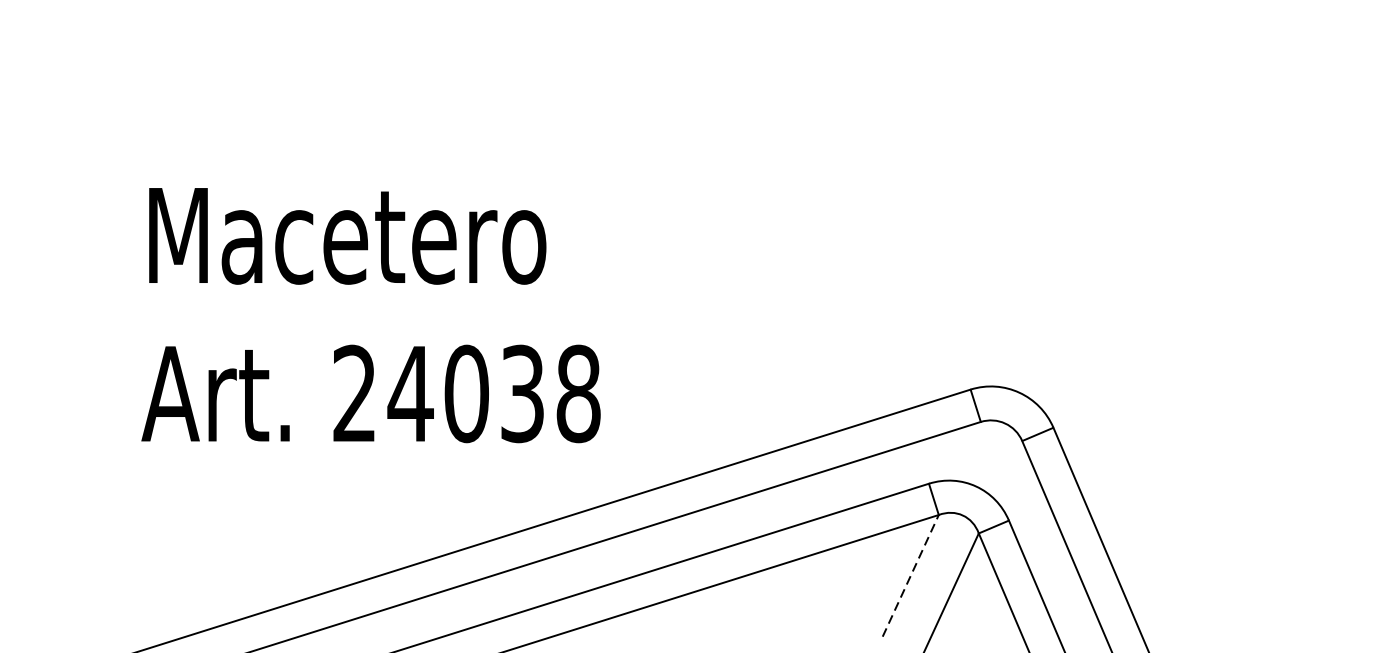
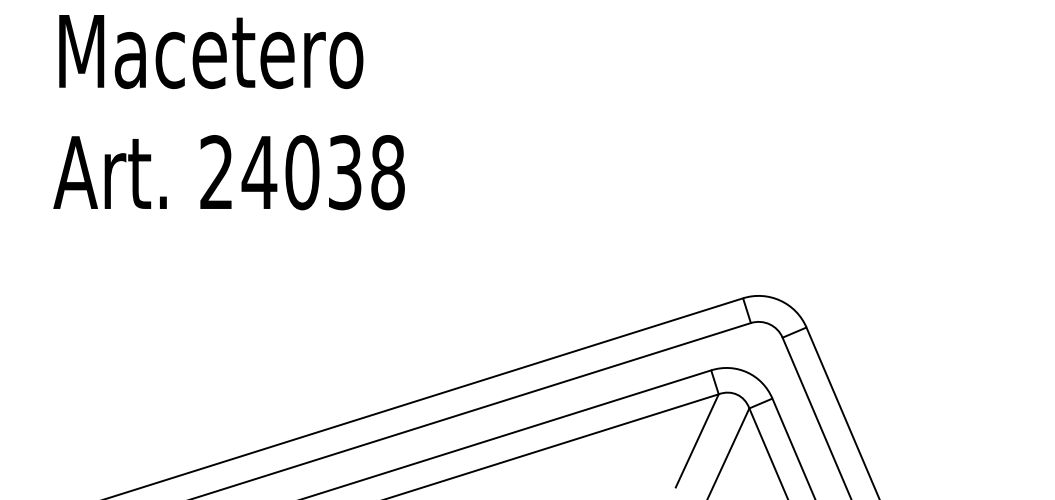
text: (370, 315) -> (228, 112), moved
line: (911, 575) -> (697, 440), dashed -> solid

